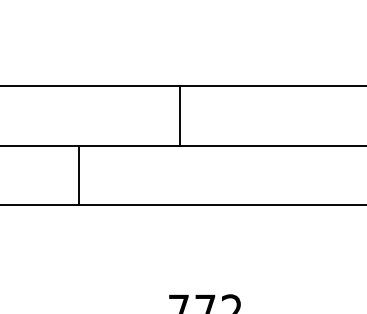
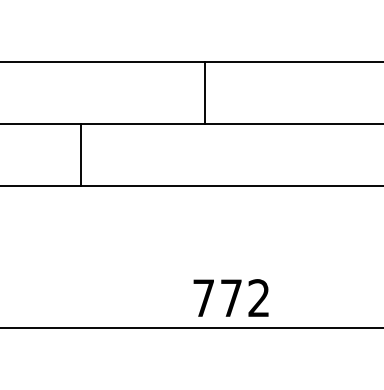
line: (78, 175) -> (81, 155), moved

